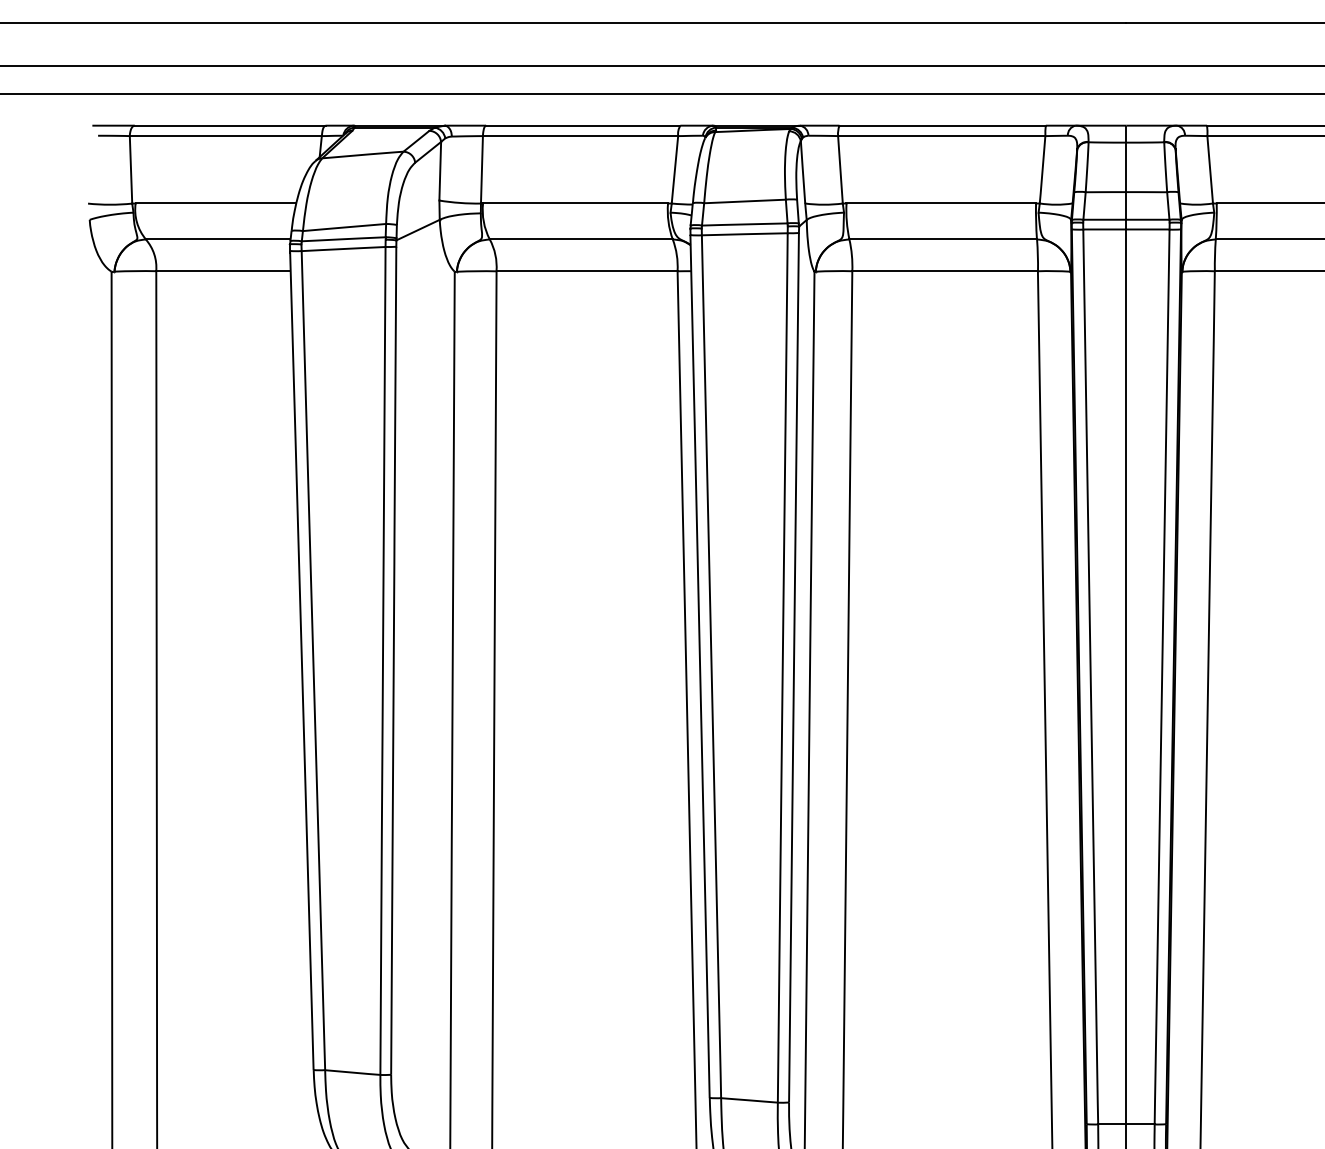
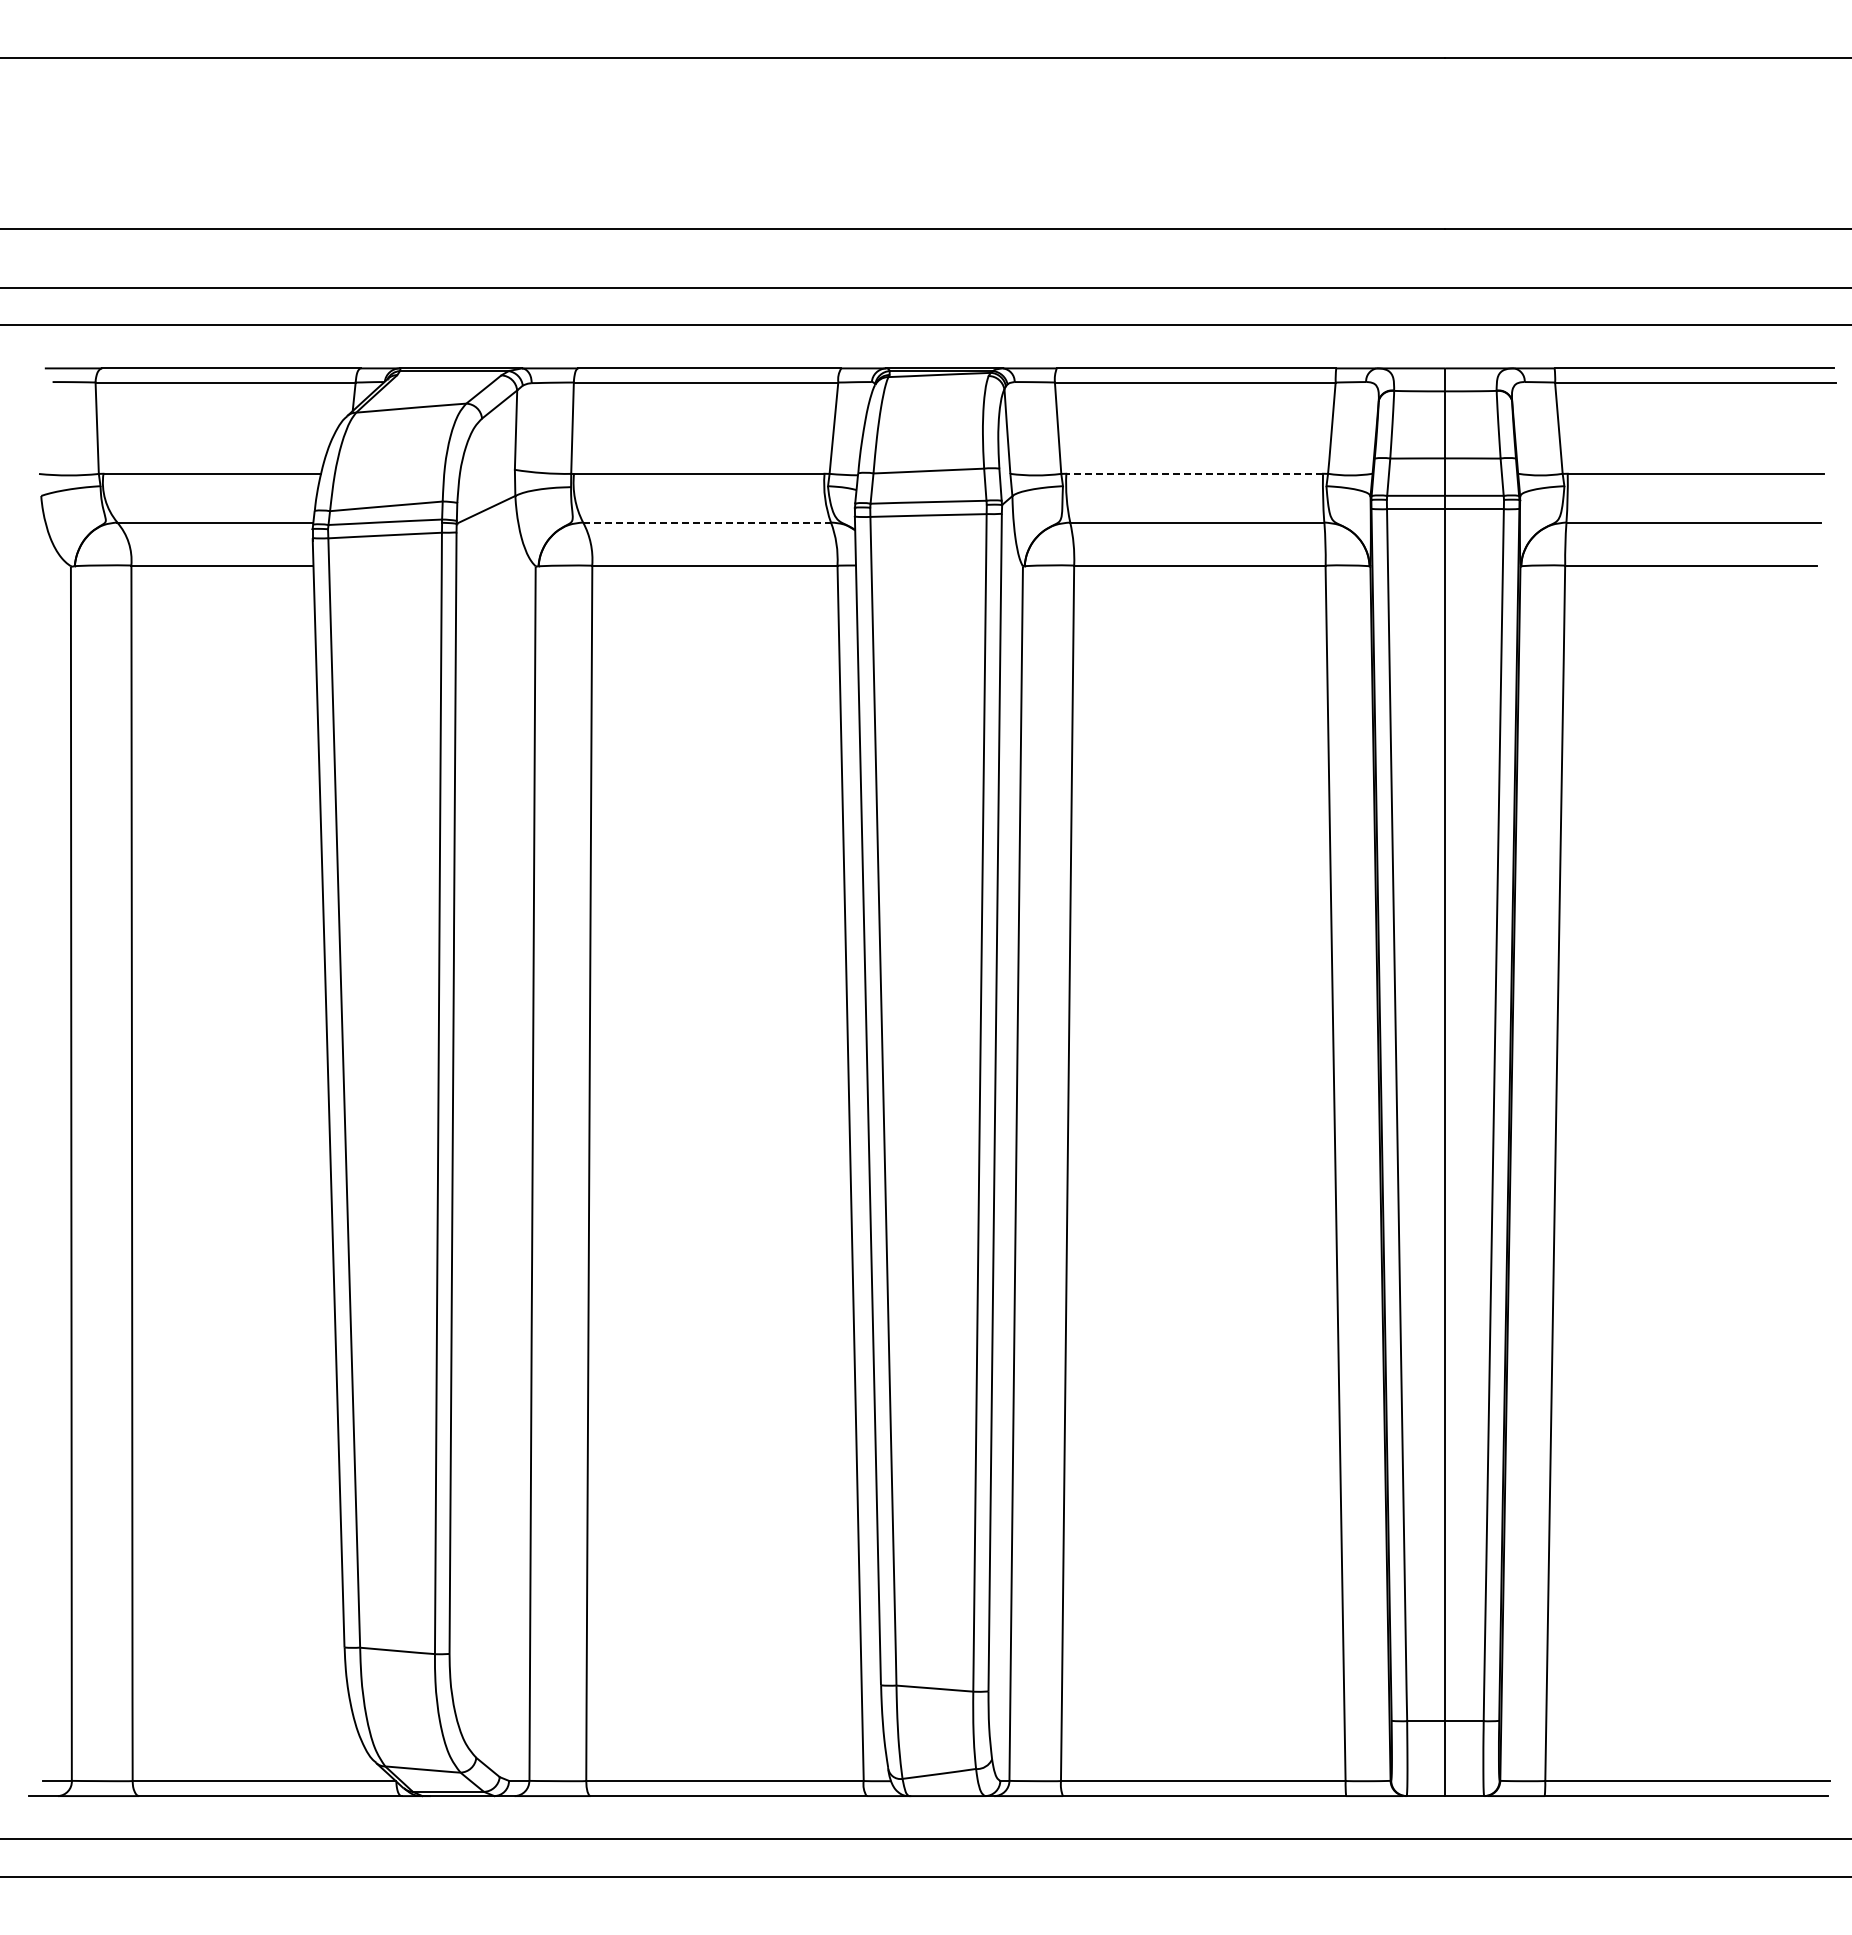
line: (941, 203) -> (1194, 473), solid -> dashed
line: (581, 239) -> (707, 522), solid -> dashed

